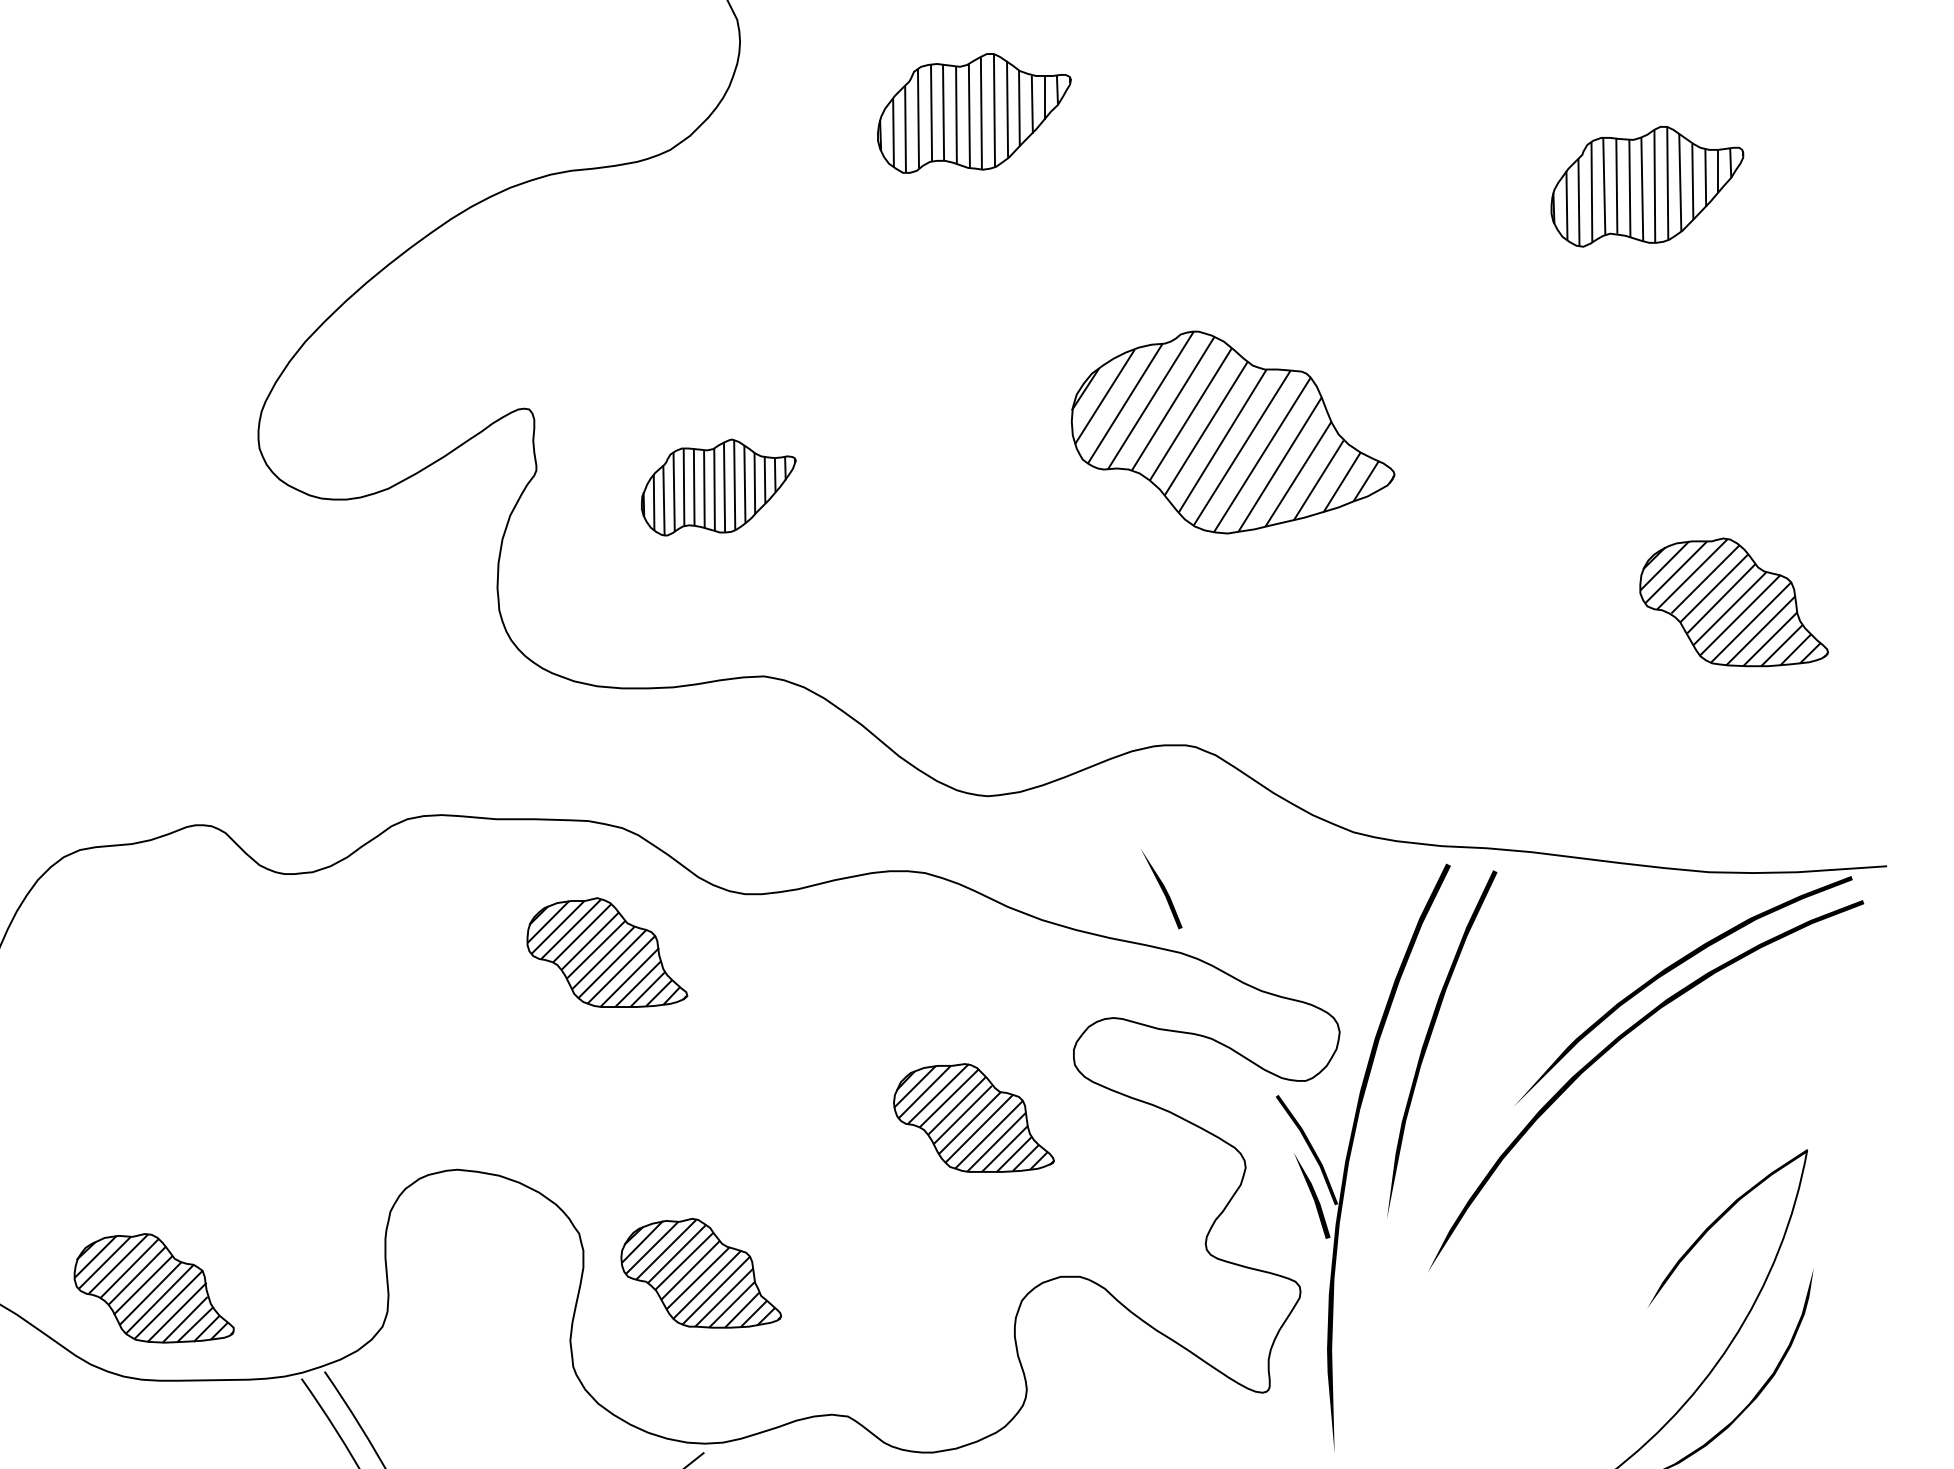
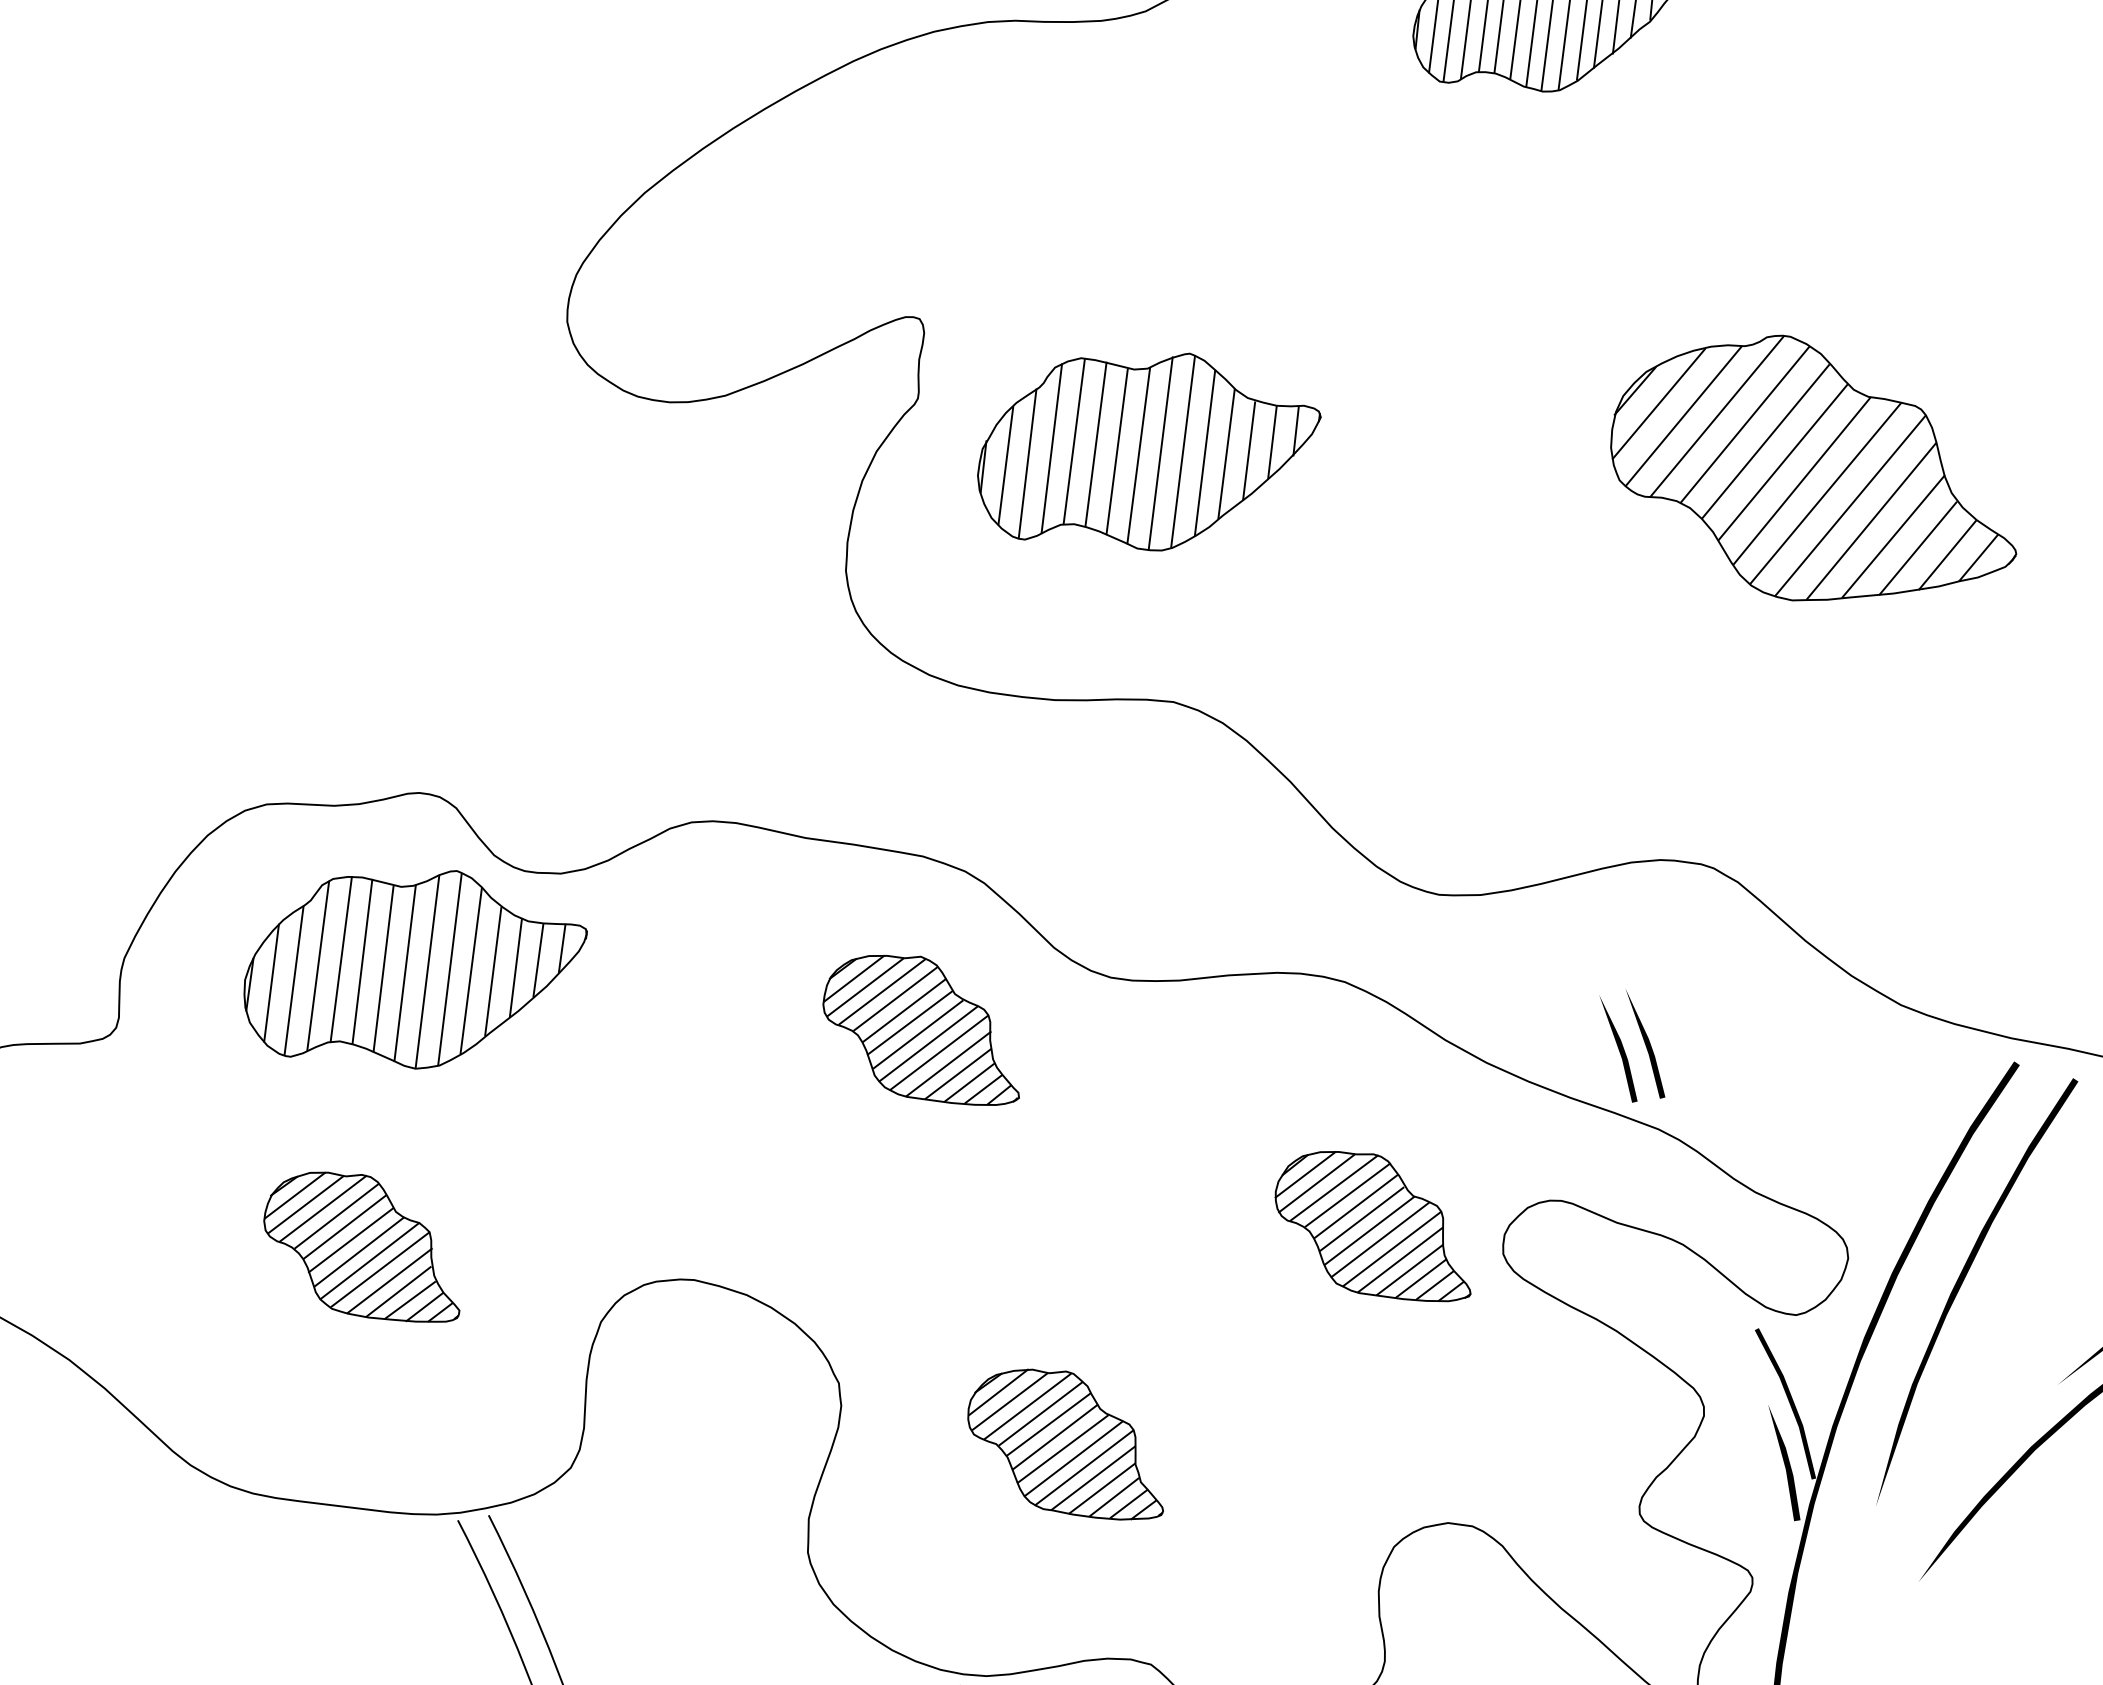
part: (718, 487) -> (1148, 452), size x1.67
curve: (1141, 895) -> (1618, 1048), added
part: (209, 960) -> (413, 968), added
part: (973, 1117) -> (1375, 1224), moved
part: (700, 1273) -> (1067, 1443), moved
part: (153, 1288) -> (363, 1246), moved

